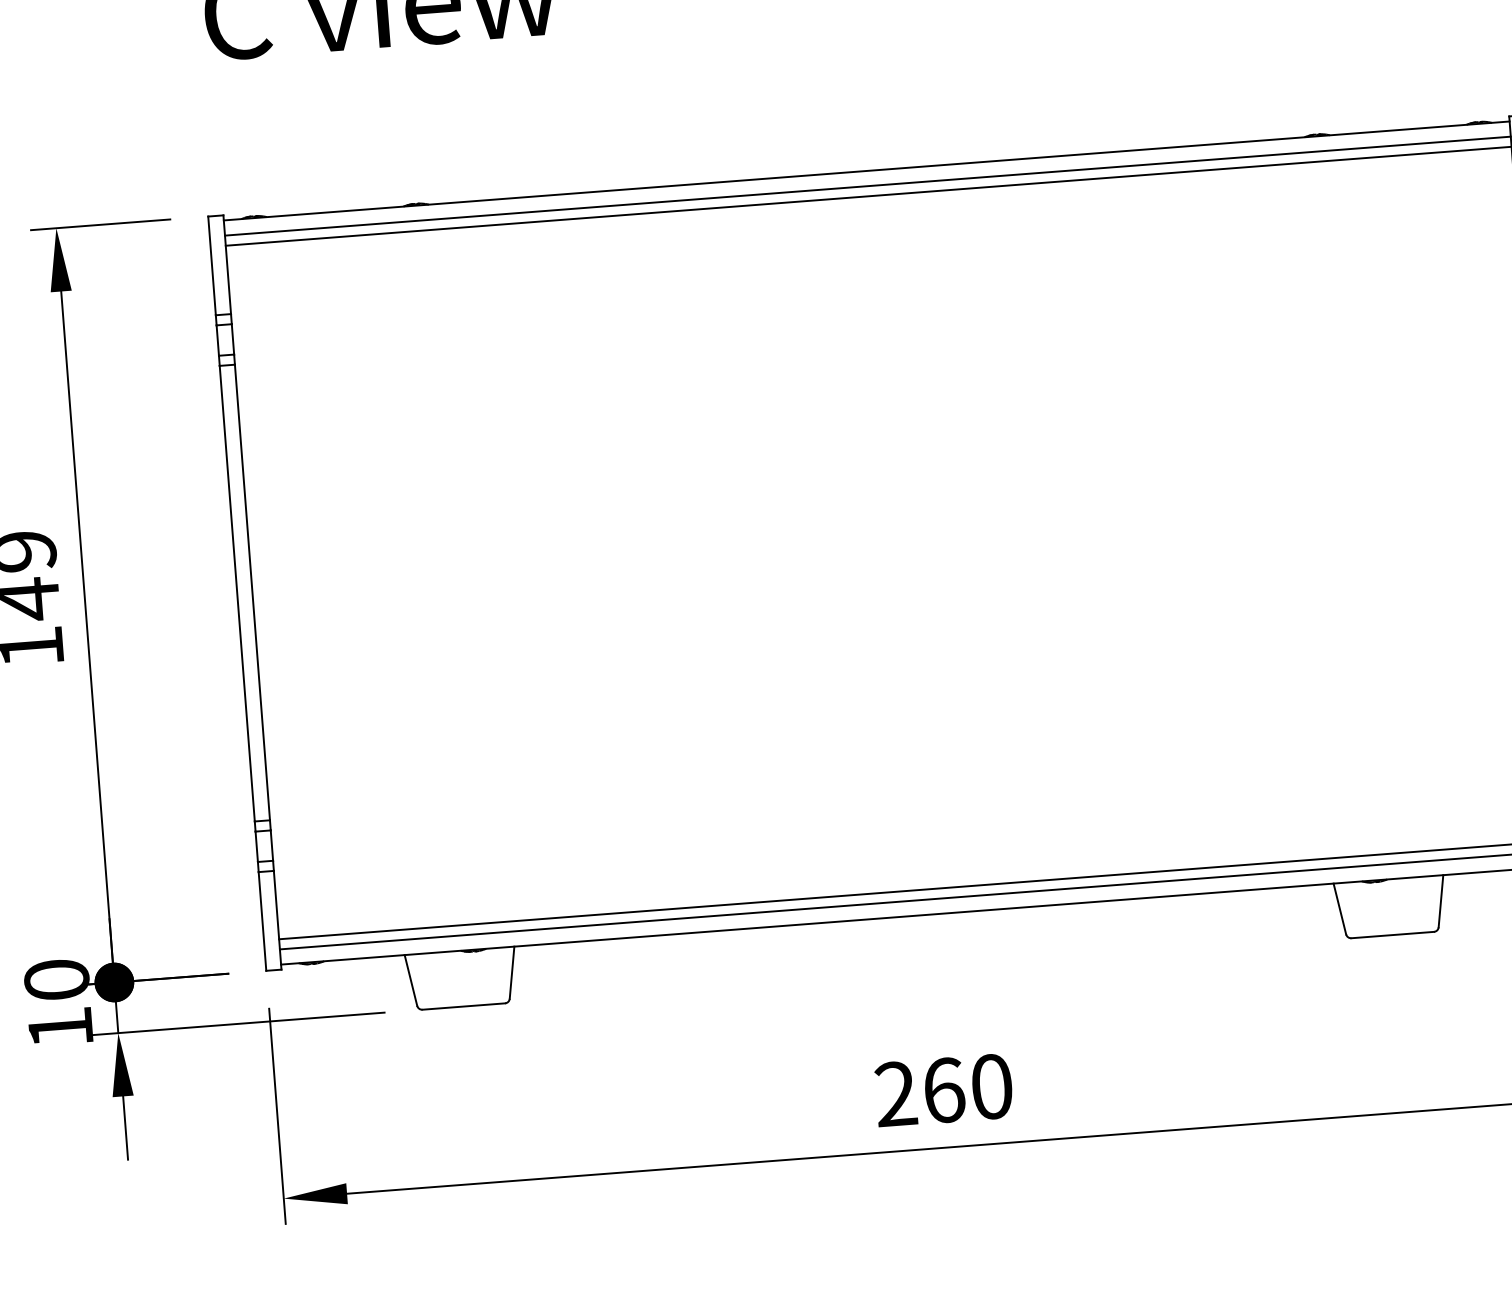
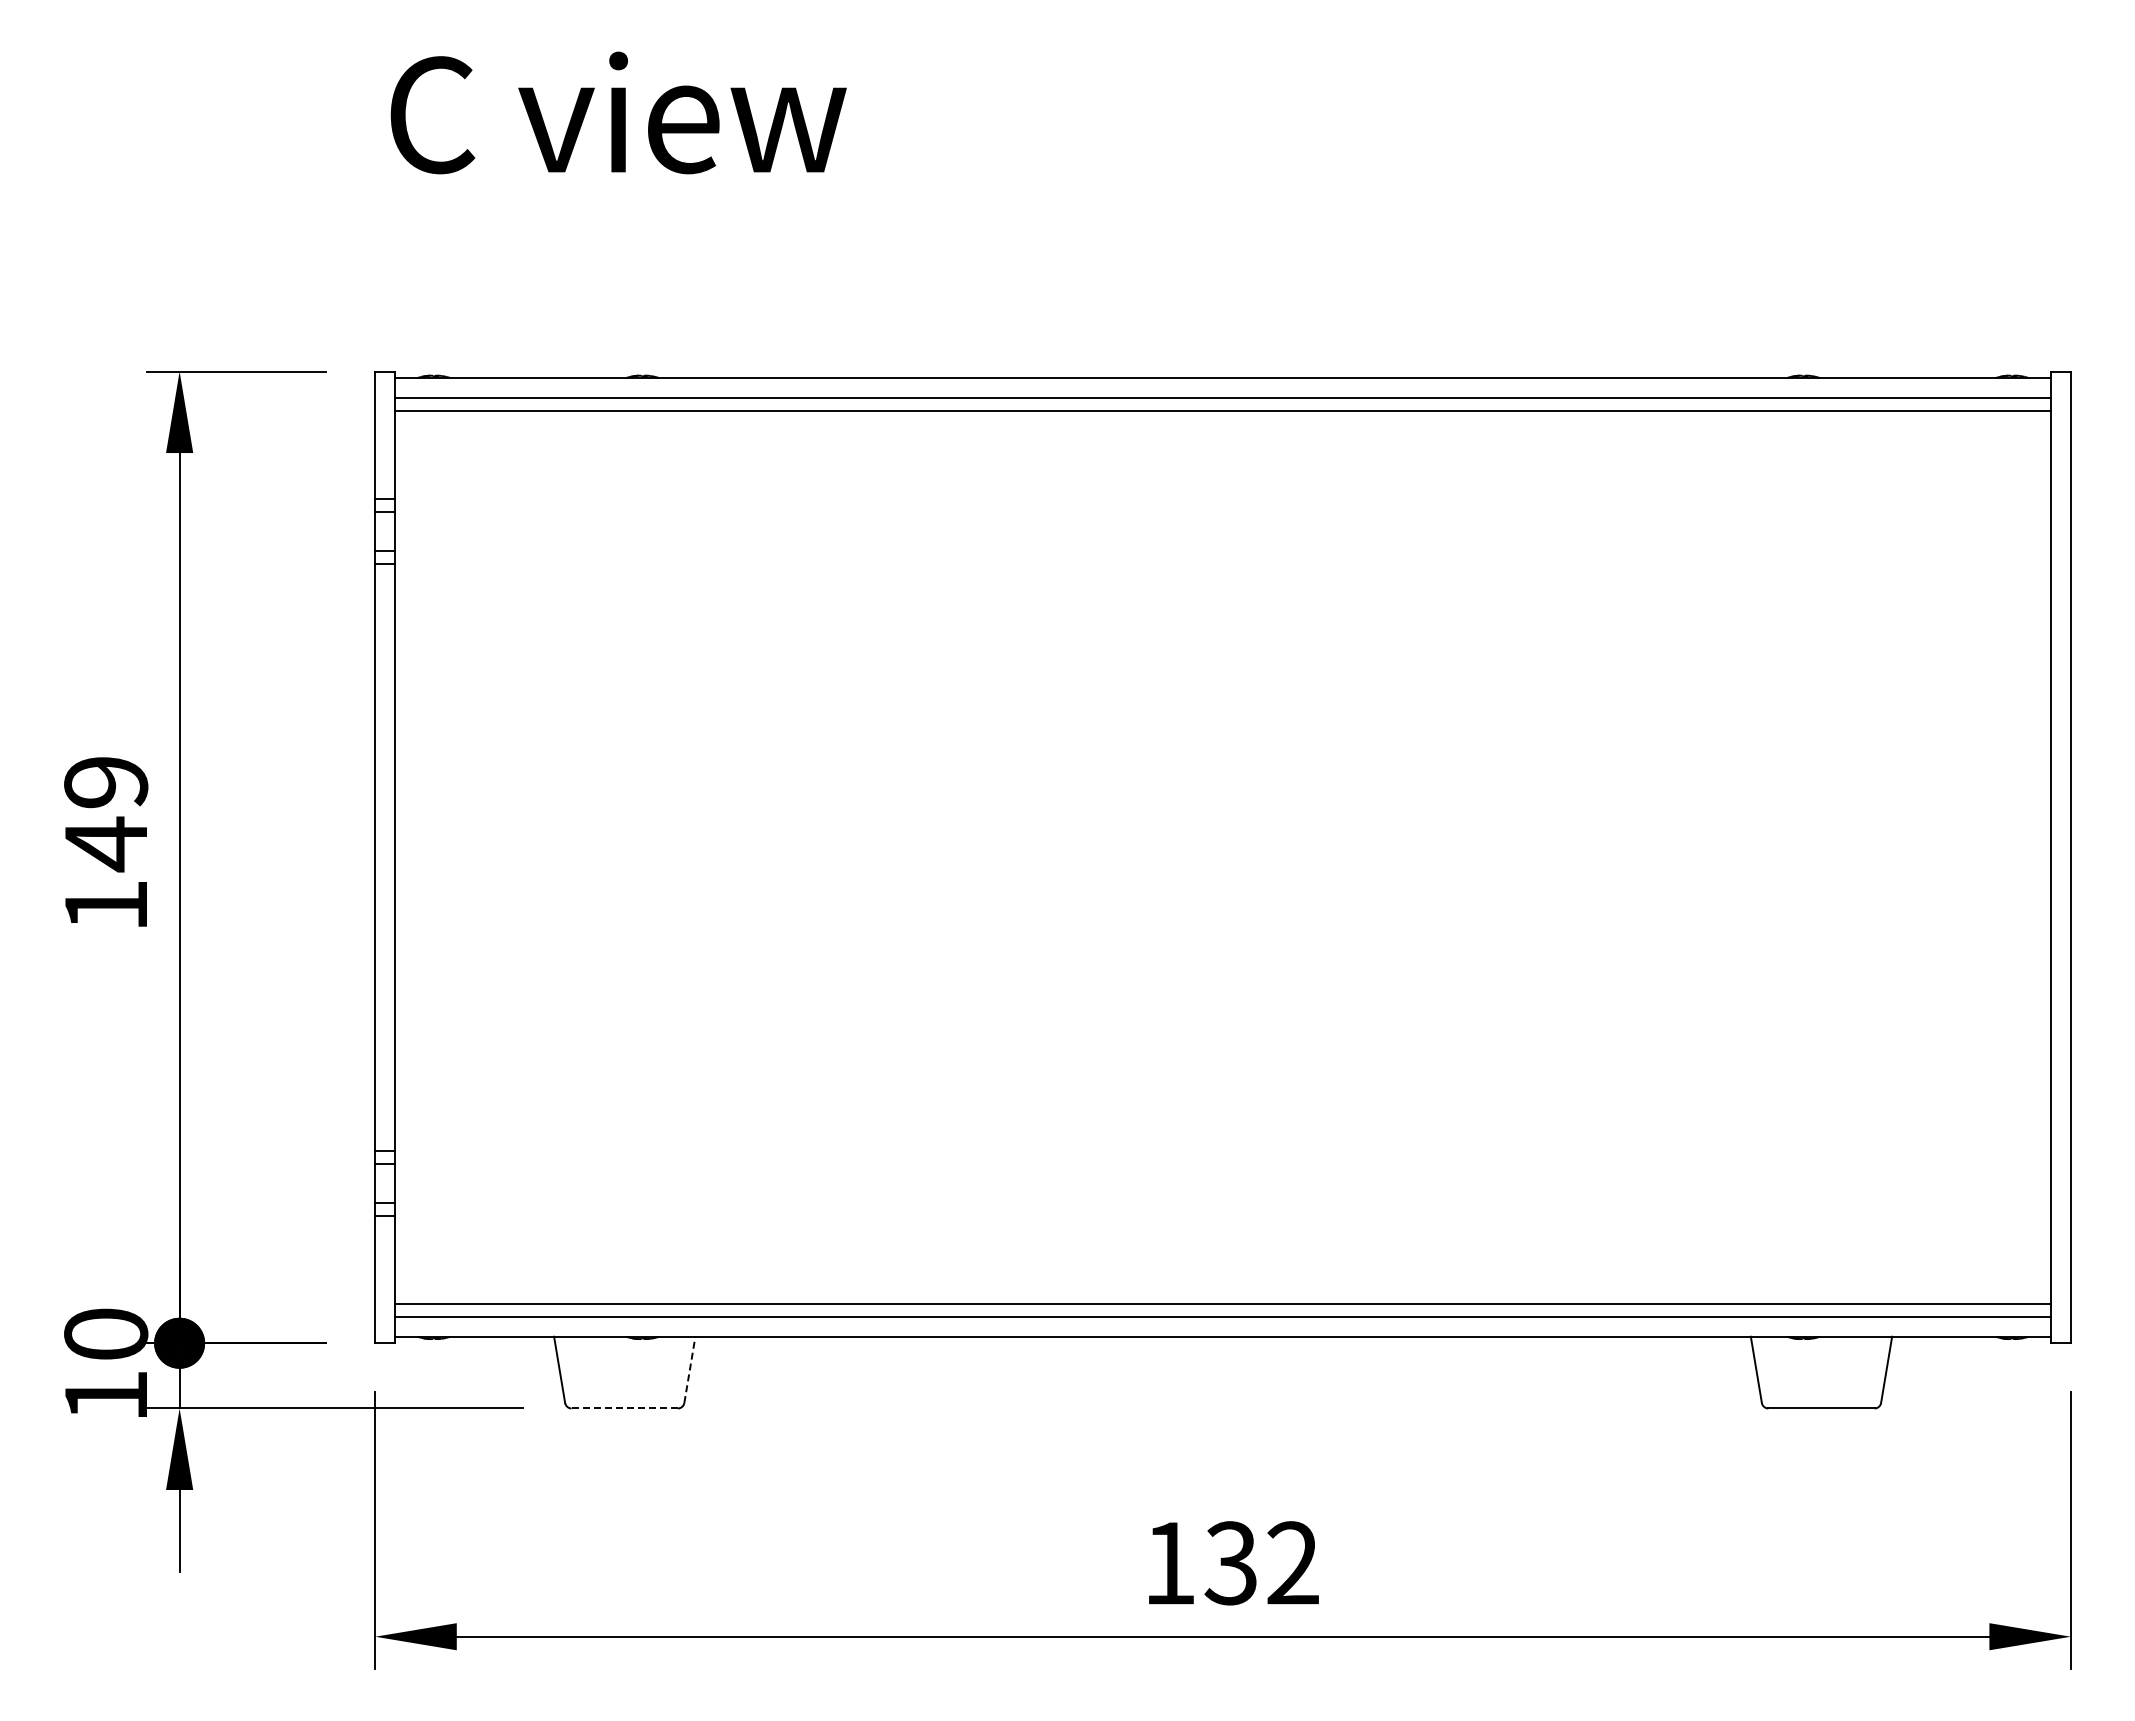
line: (511, 972) -> (689, 1369), solid -> dashed
line: (463, 1006) -> (624, 1408), solid -> dashed
text: (944, 1090) -> (1231, 1563), 260 -> 132

